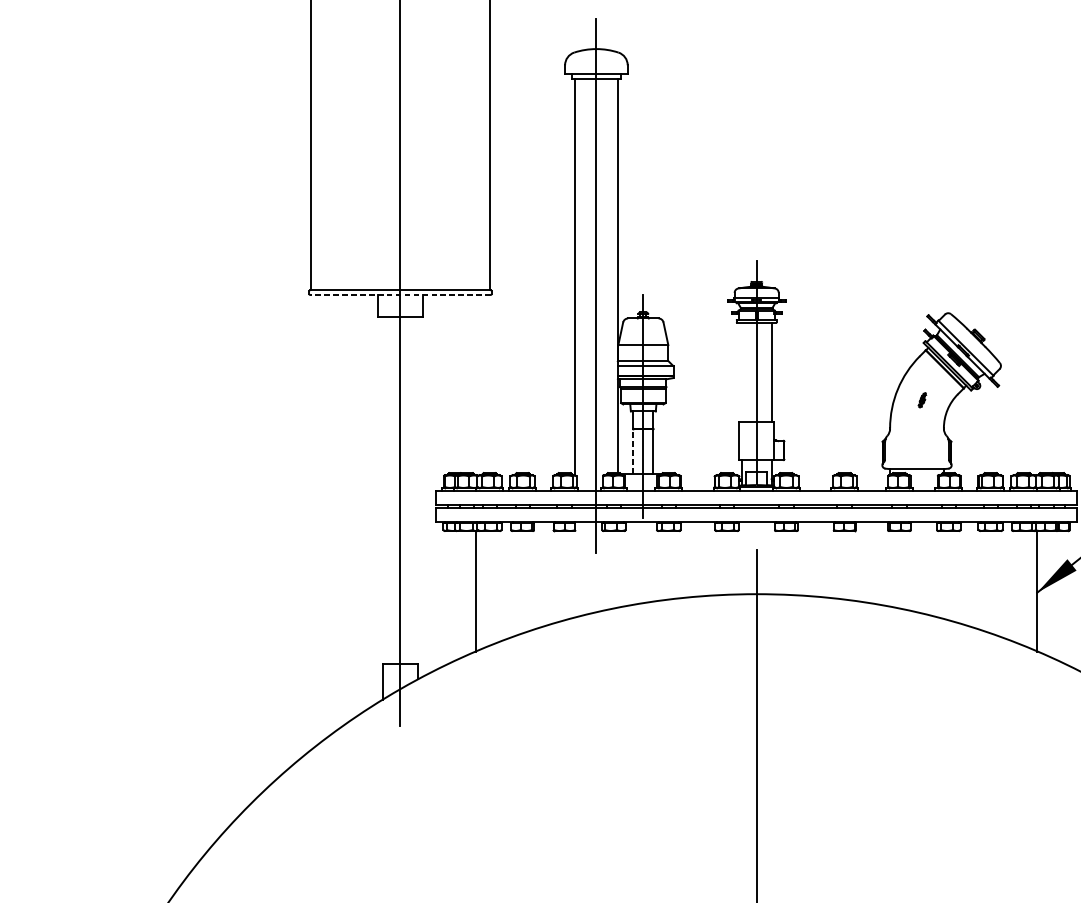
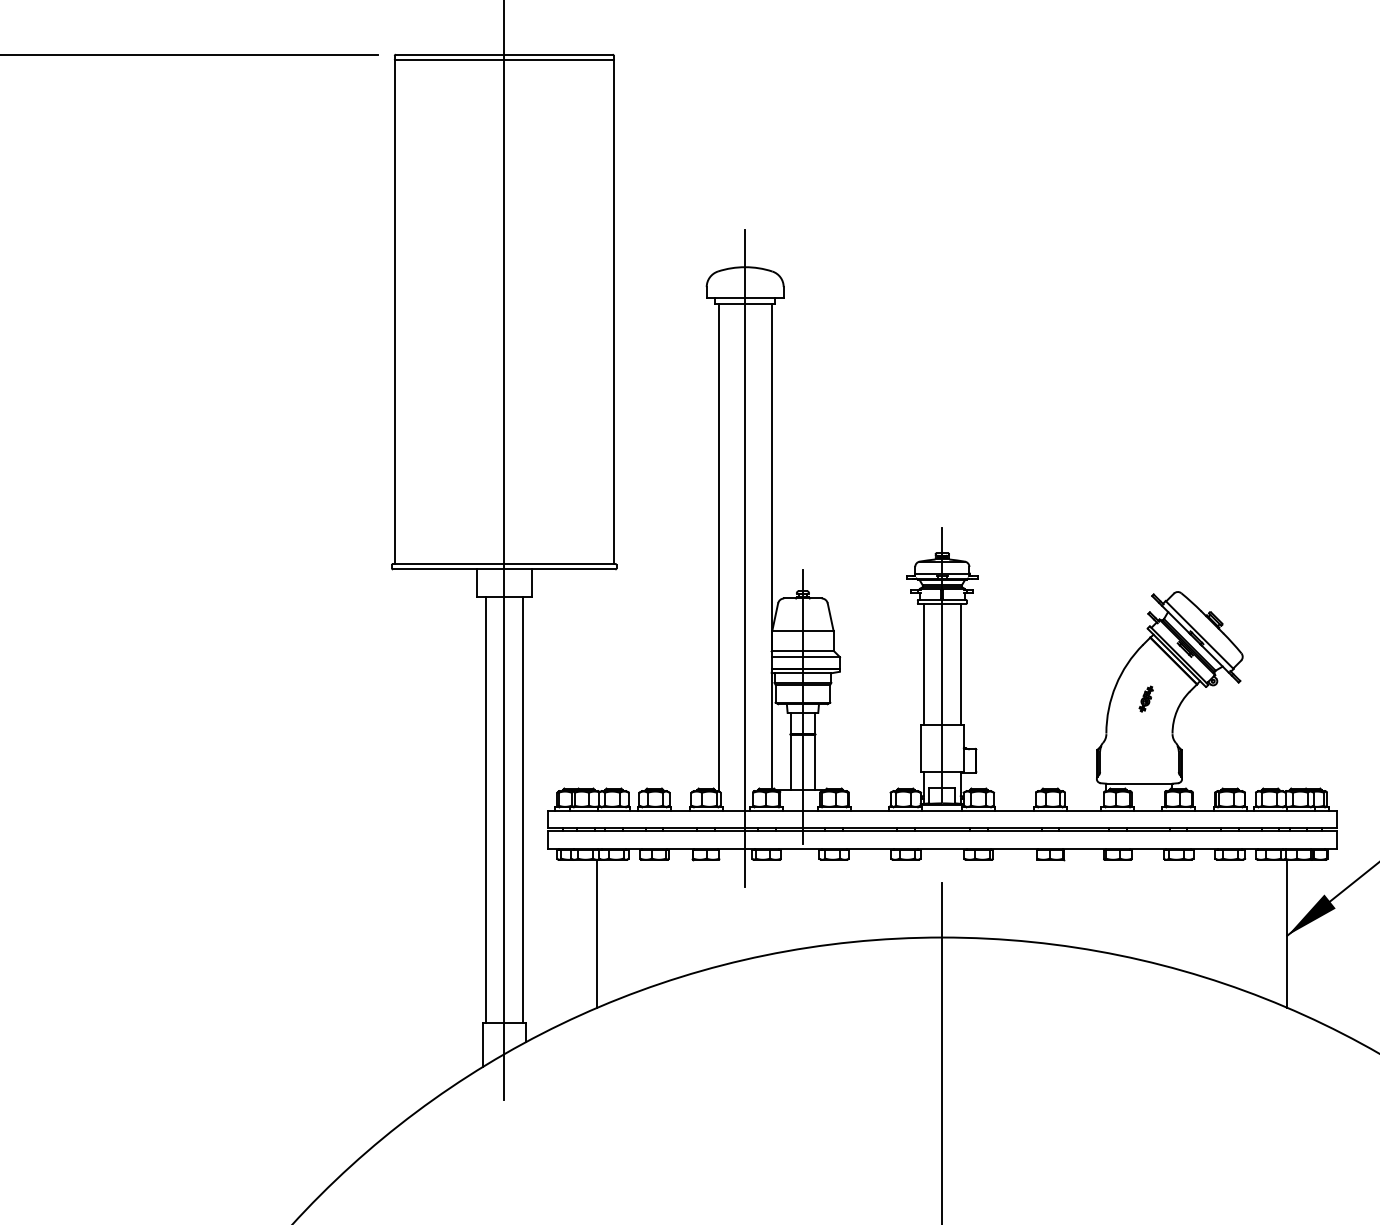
line: (399, 294) -> (503, 569), dashed -> solid
line: (741, 372) -> (923, 664), added
part: (921, 399) -> (1145, 698), size x1.43
line: (633, 451) -> (790, 761), dashed -> solid
line: (385, 490) -> (485, 809), added
line: (415, 490) -> (522, 809), added

